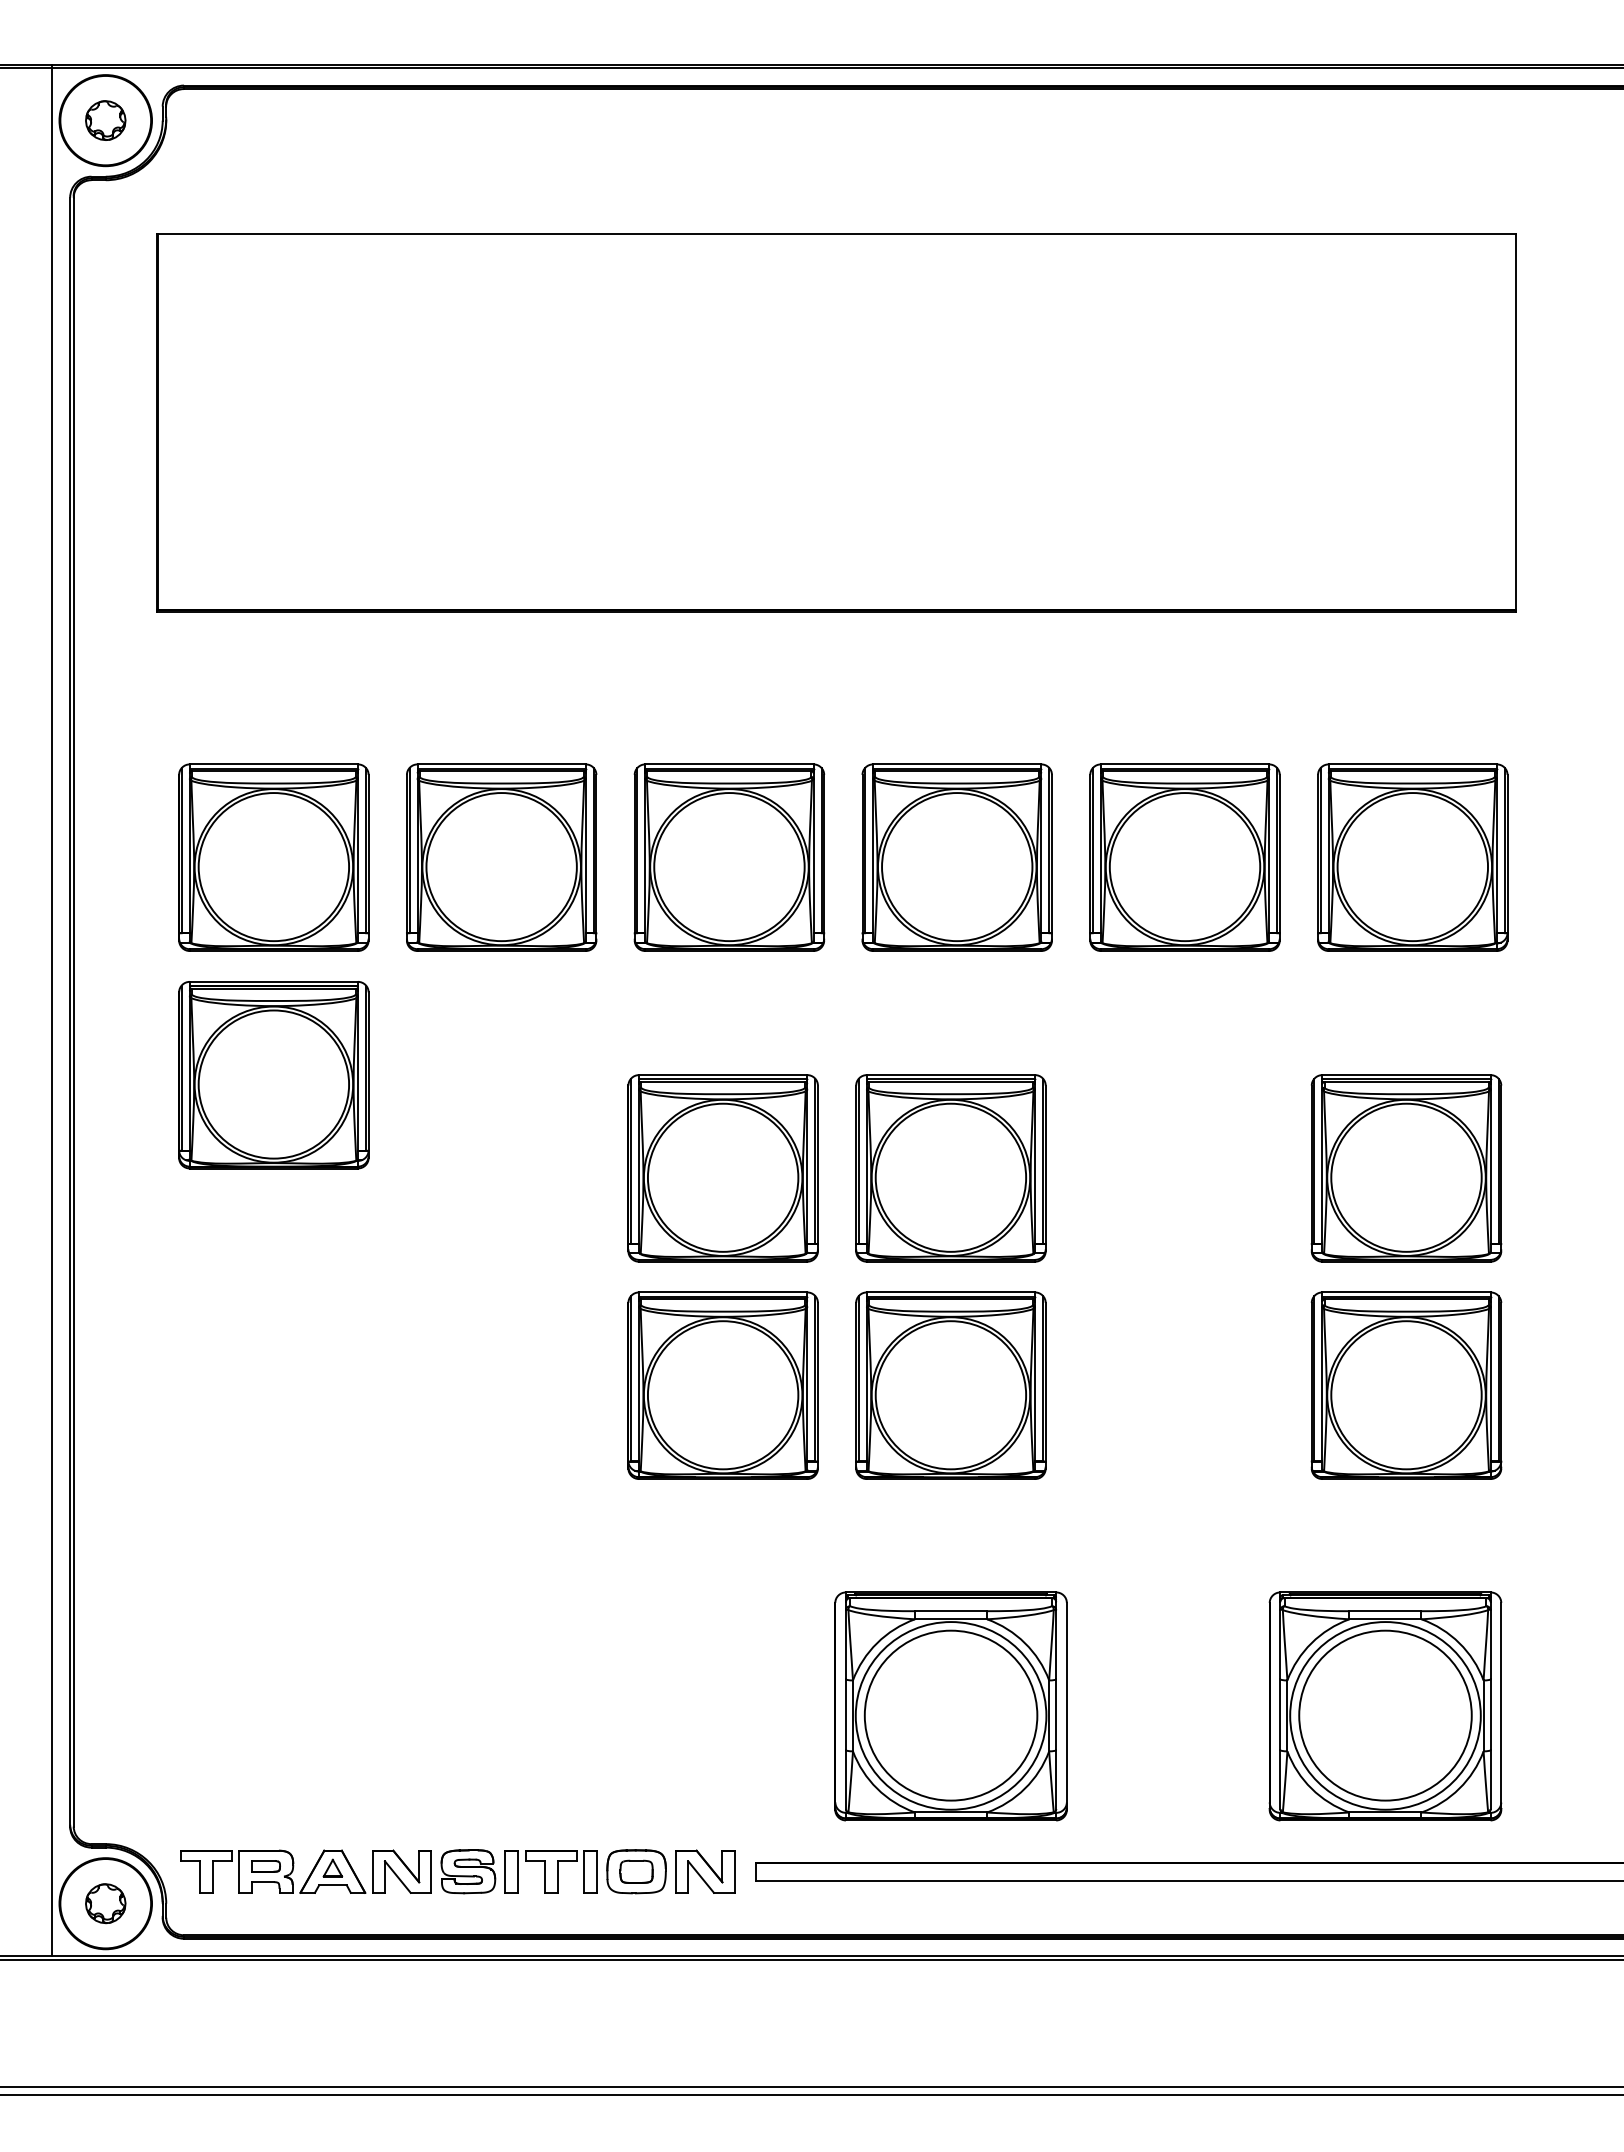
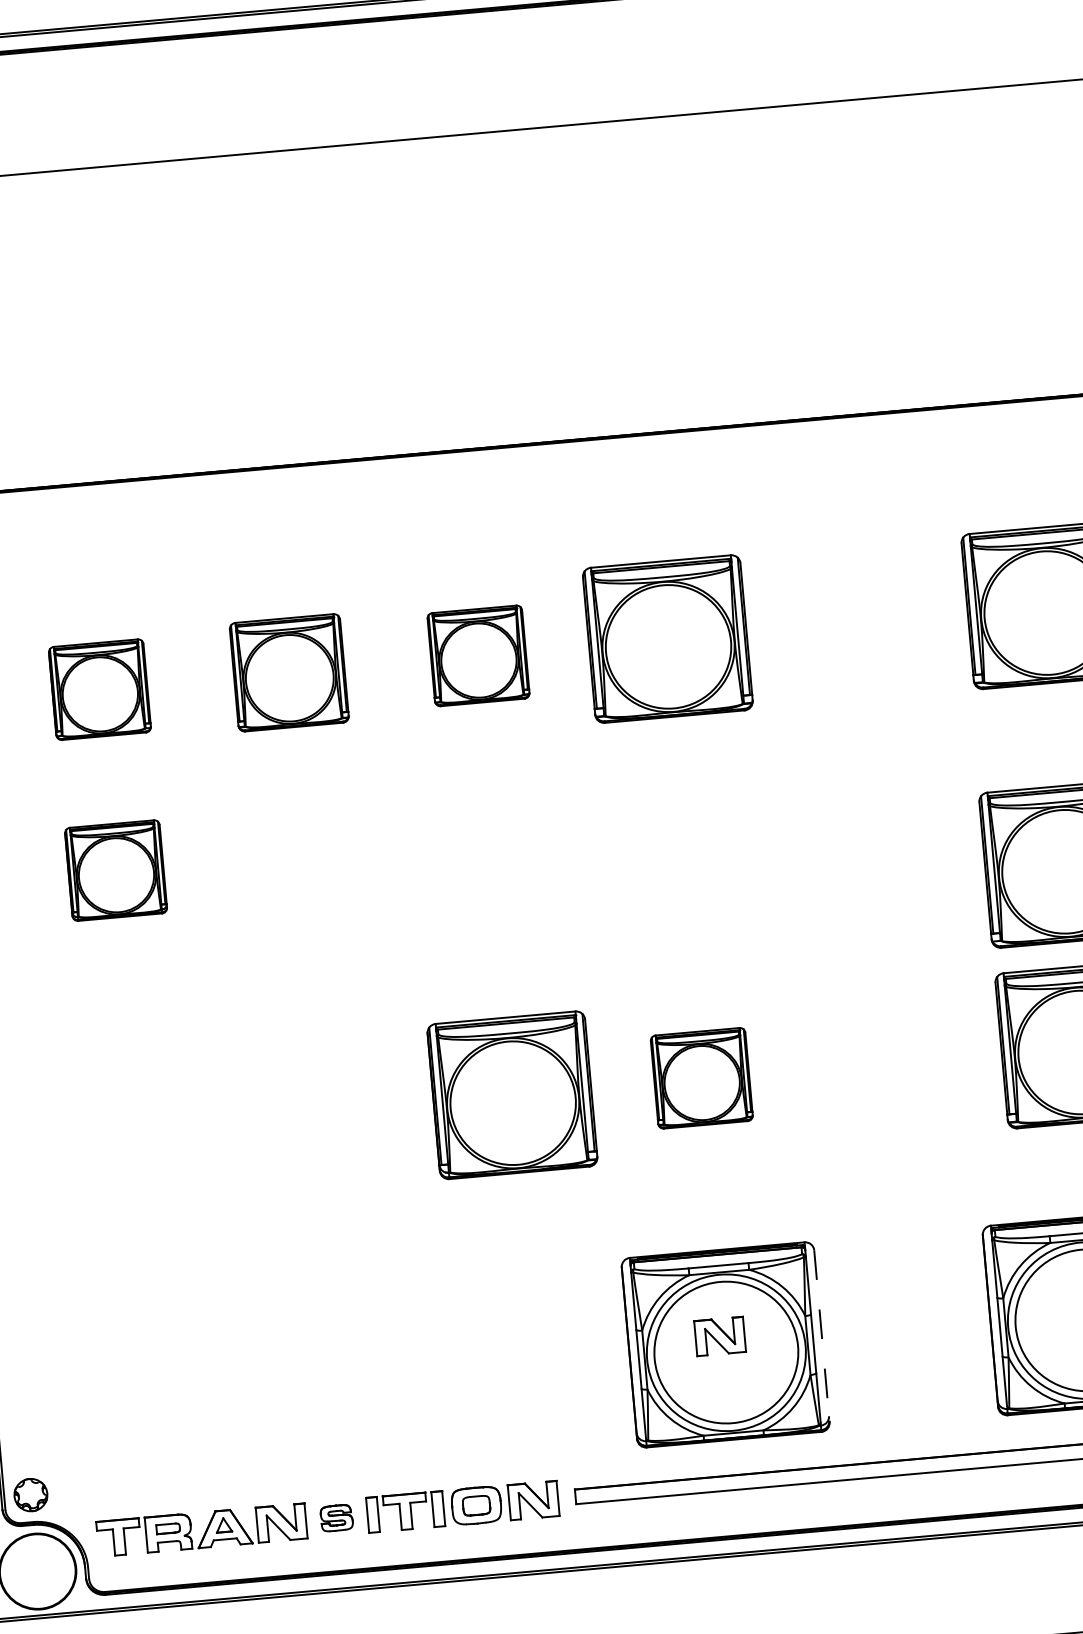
part: (273, 857) -> (99, 689), size x0.6
part: (501, 857) -> (289, 672), size x0.7
part: (729, 857) -> (478, 655), size x0.6
part: (1184, 857) -> (856, 622), removed
part: (273, 1075) -> (115, 870), size x0.6
part: (722, 1168) -> (495, 914), removed
part: (950, 1168) -> (685, 897), removed
part: (950, 1385) -> (701, 1078), size x0.6
part: (945, 1695) -> (720, 1336), added
line: (1066, 1706) -> (821, 1336), solid -> dashed
part: (468, 1871) -> (336, 1517), size x0.7
part: (105, 1903) -> (30, 1494), moved

